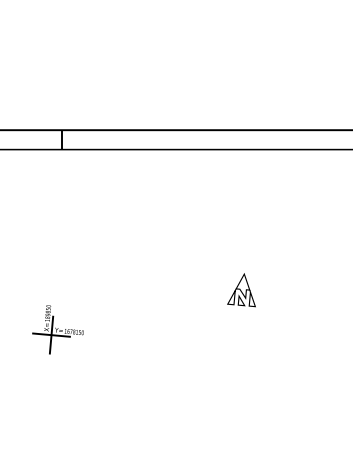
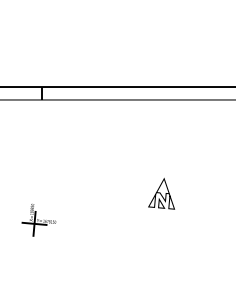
part: (240, 289) -> (160, 193), size x1.4

